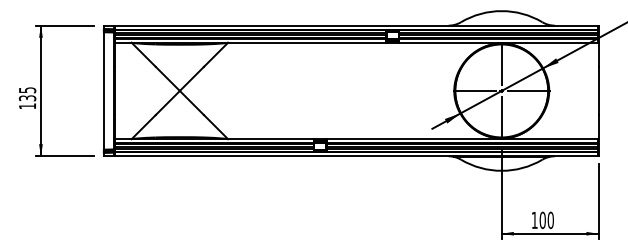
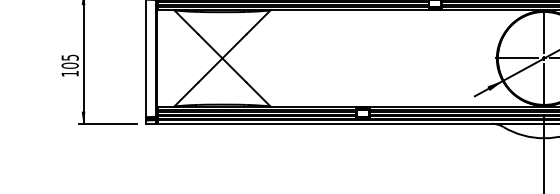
text: (27, 98) -> (70, 65), 135 -> 105

